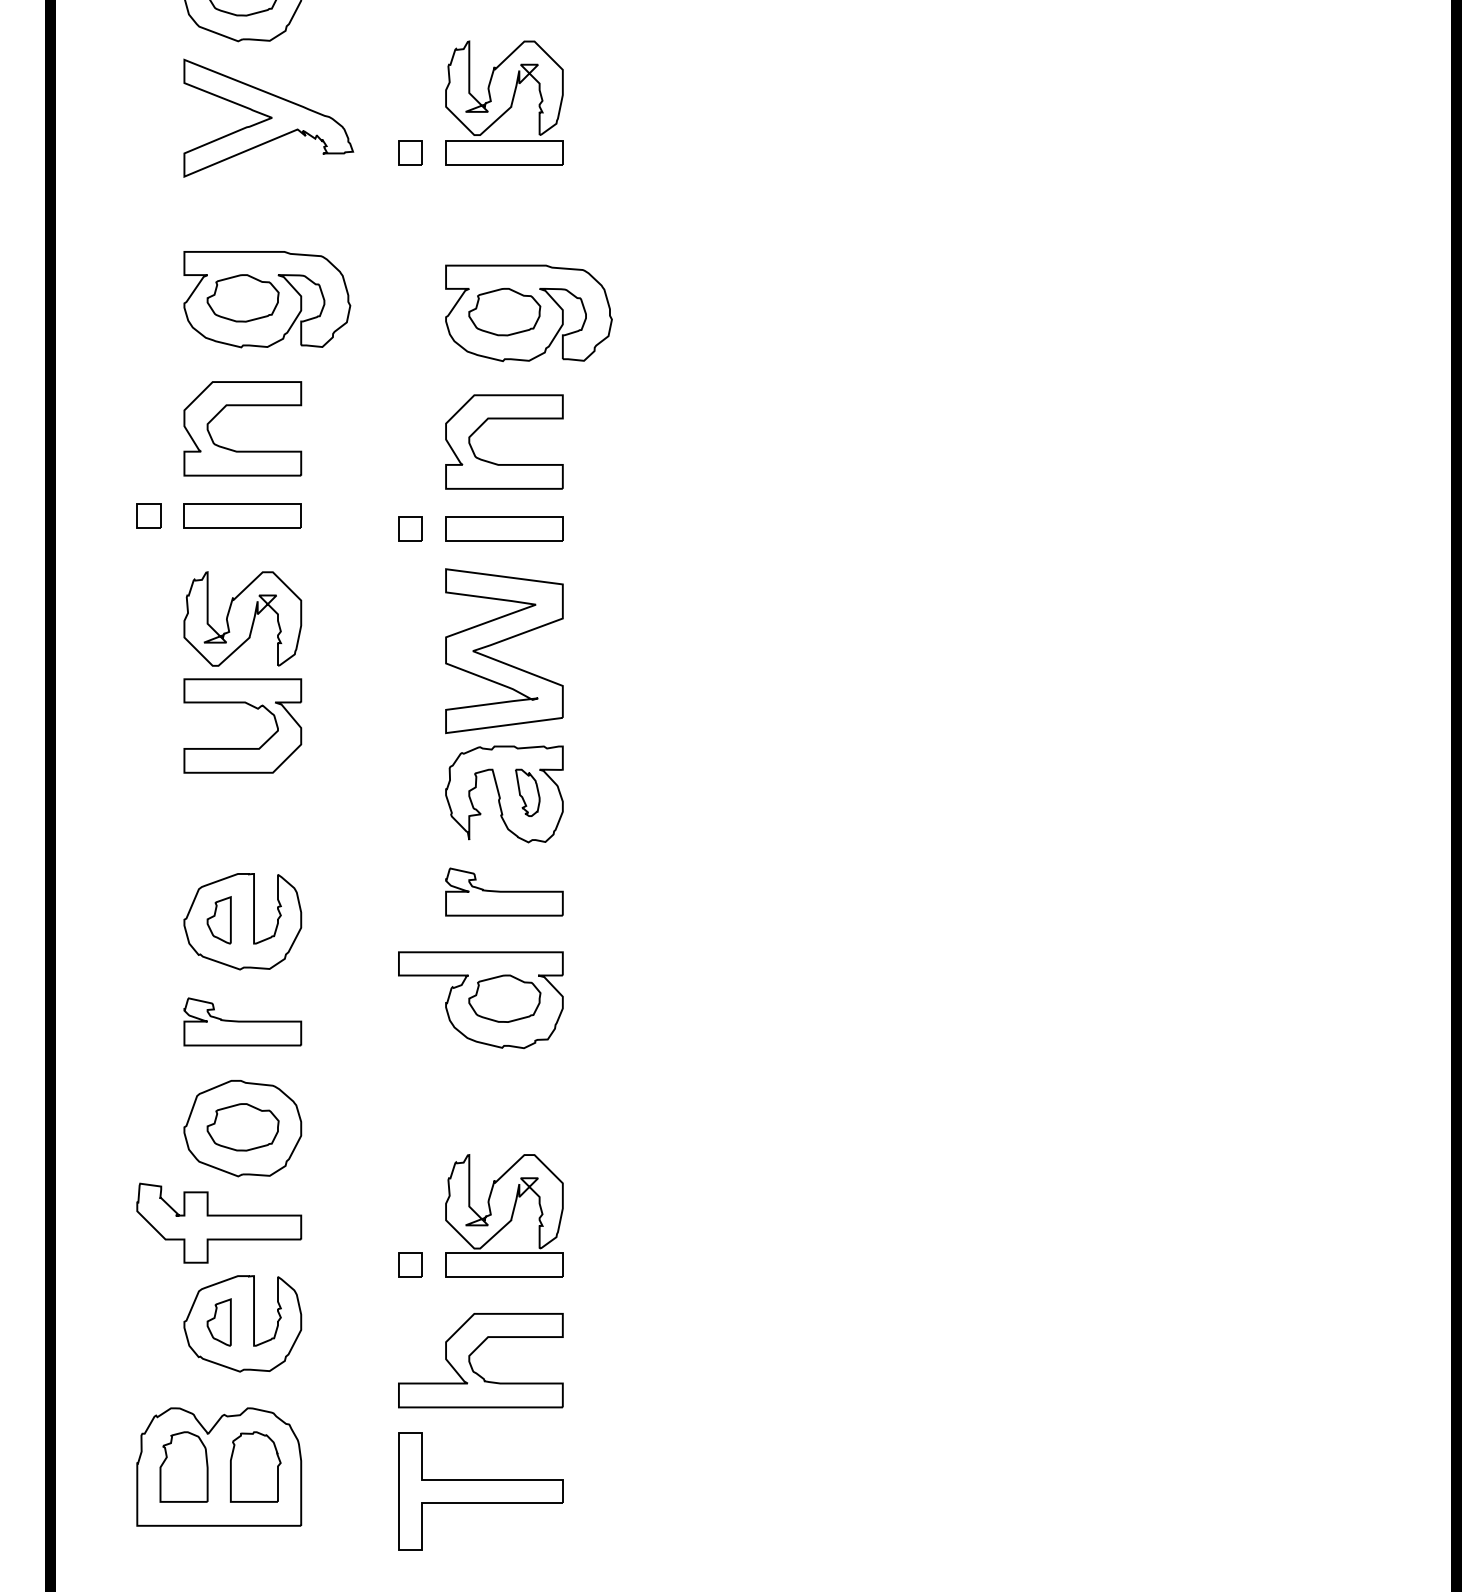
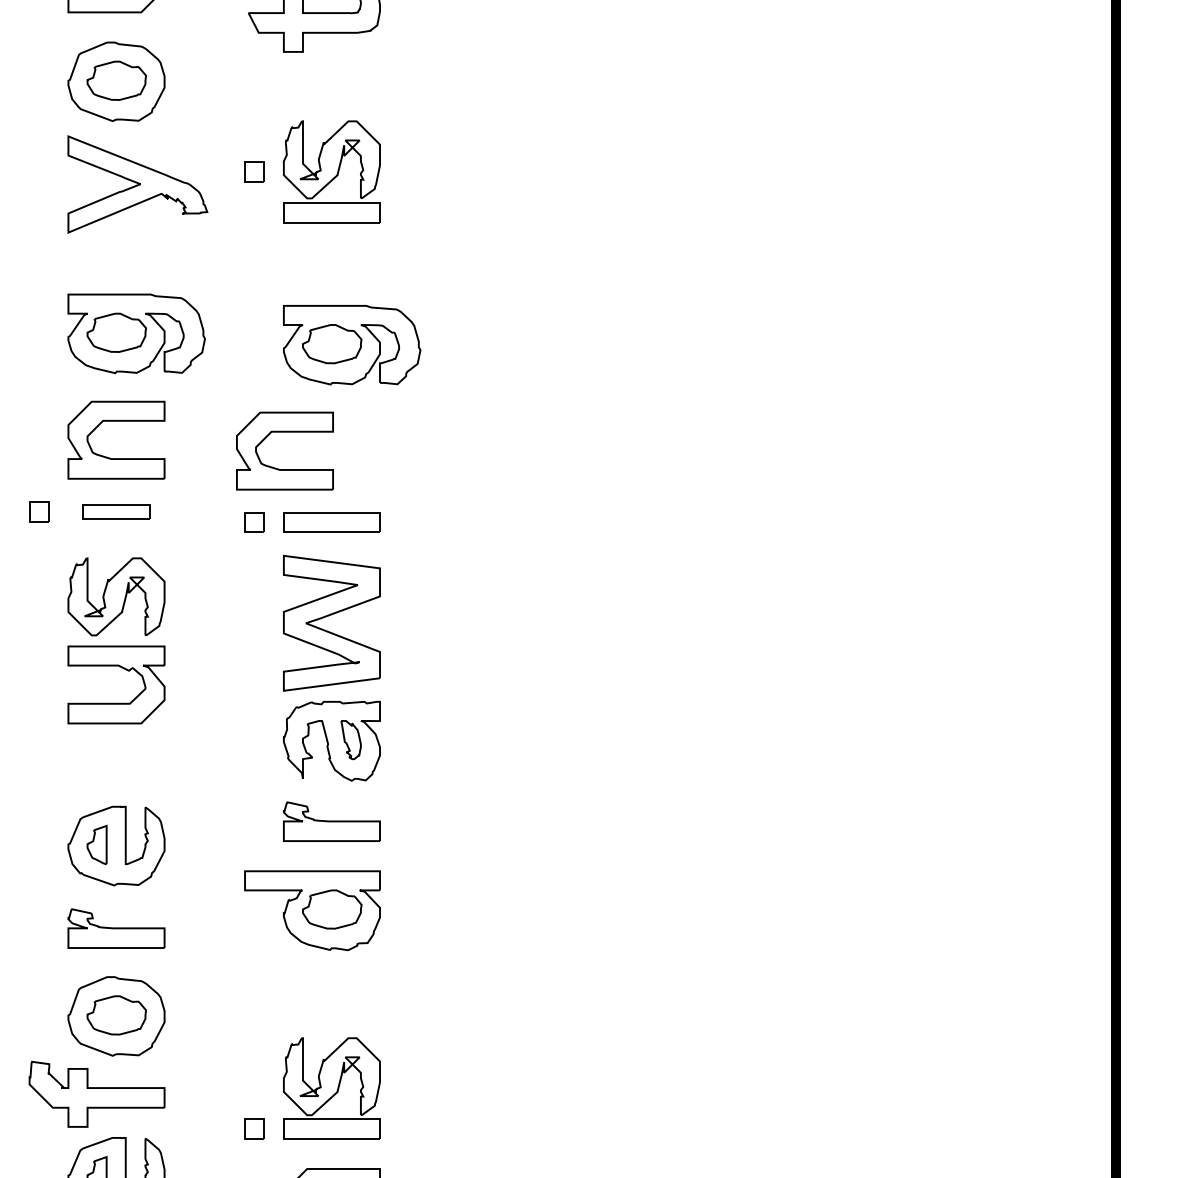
part: (410, 152) -> (254, 171), moved
part: (504, 419) -> (285, 432), moved
part: (242, 515) -> (116, 511), size x0.7

